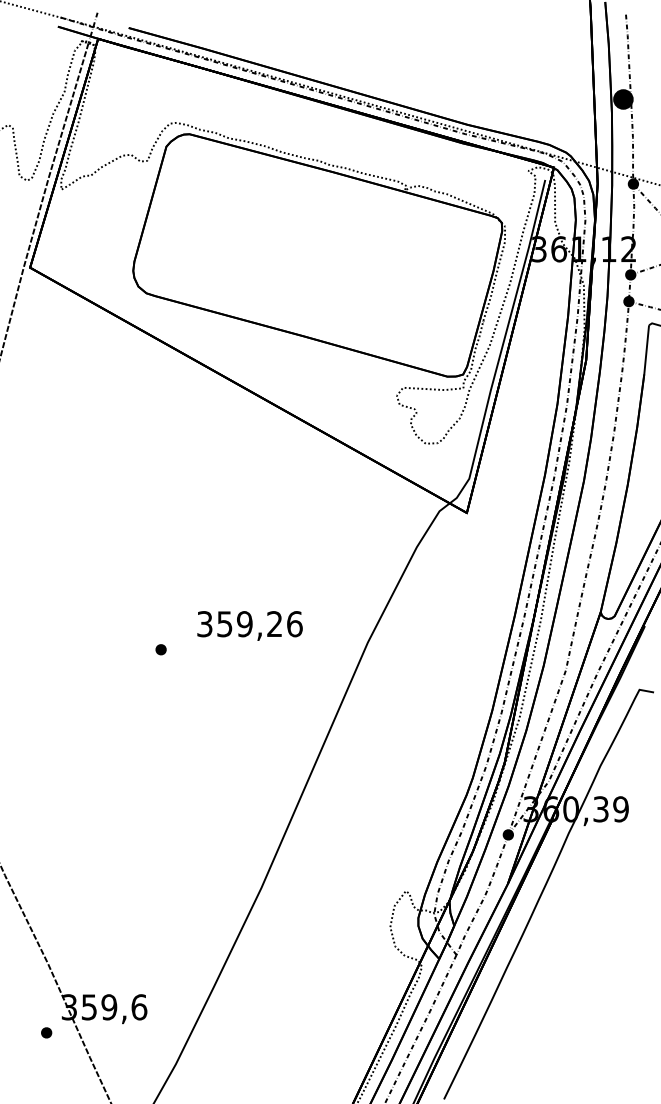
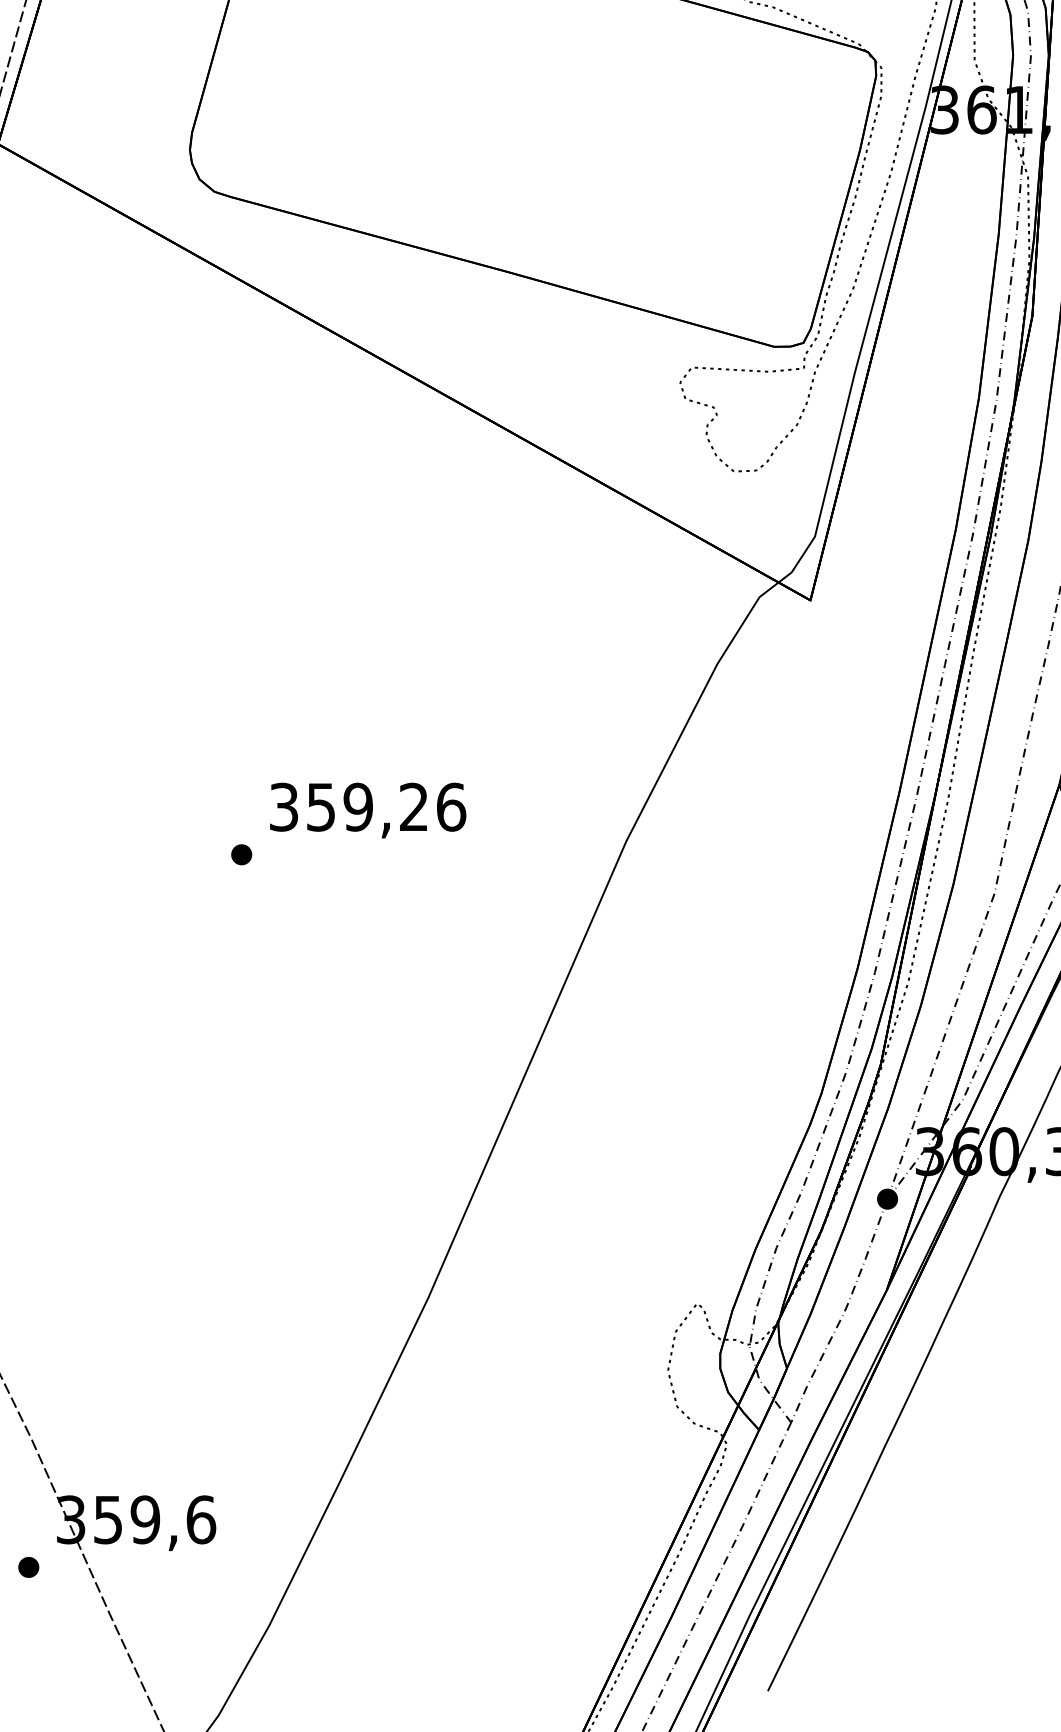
text: (249, 625) -> (367, 809), moved

